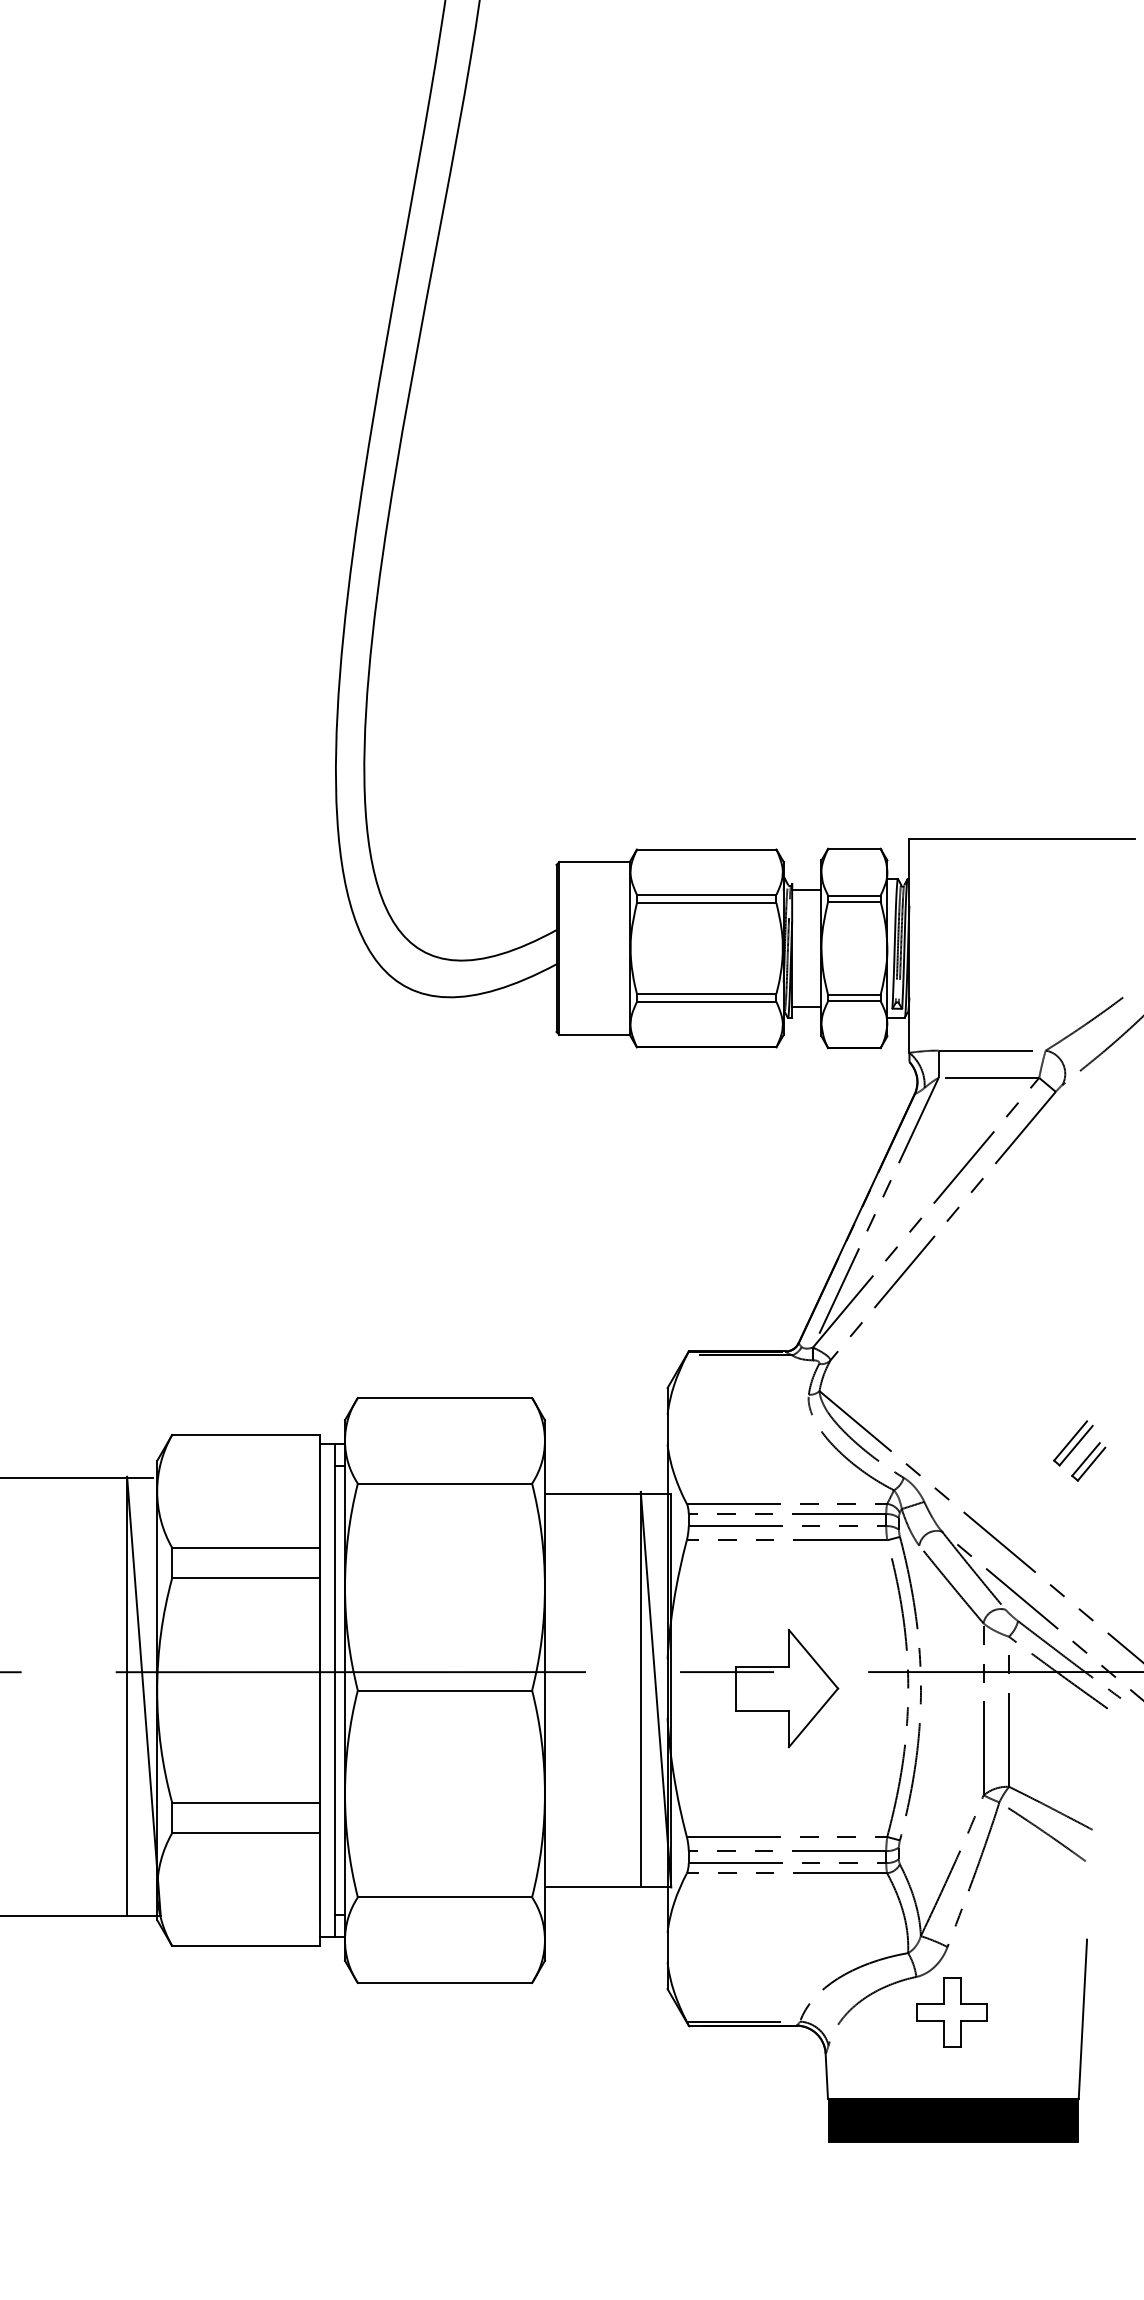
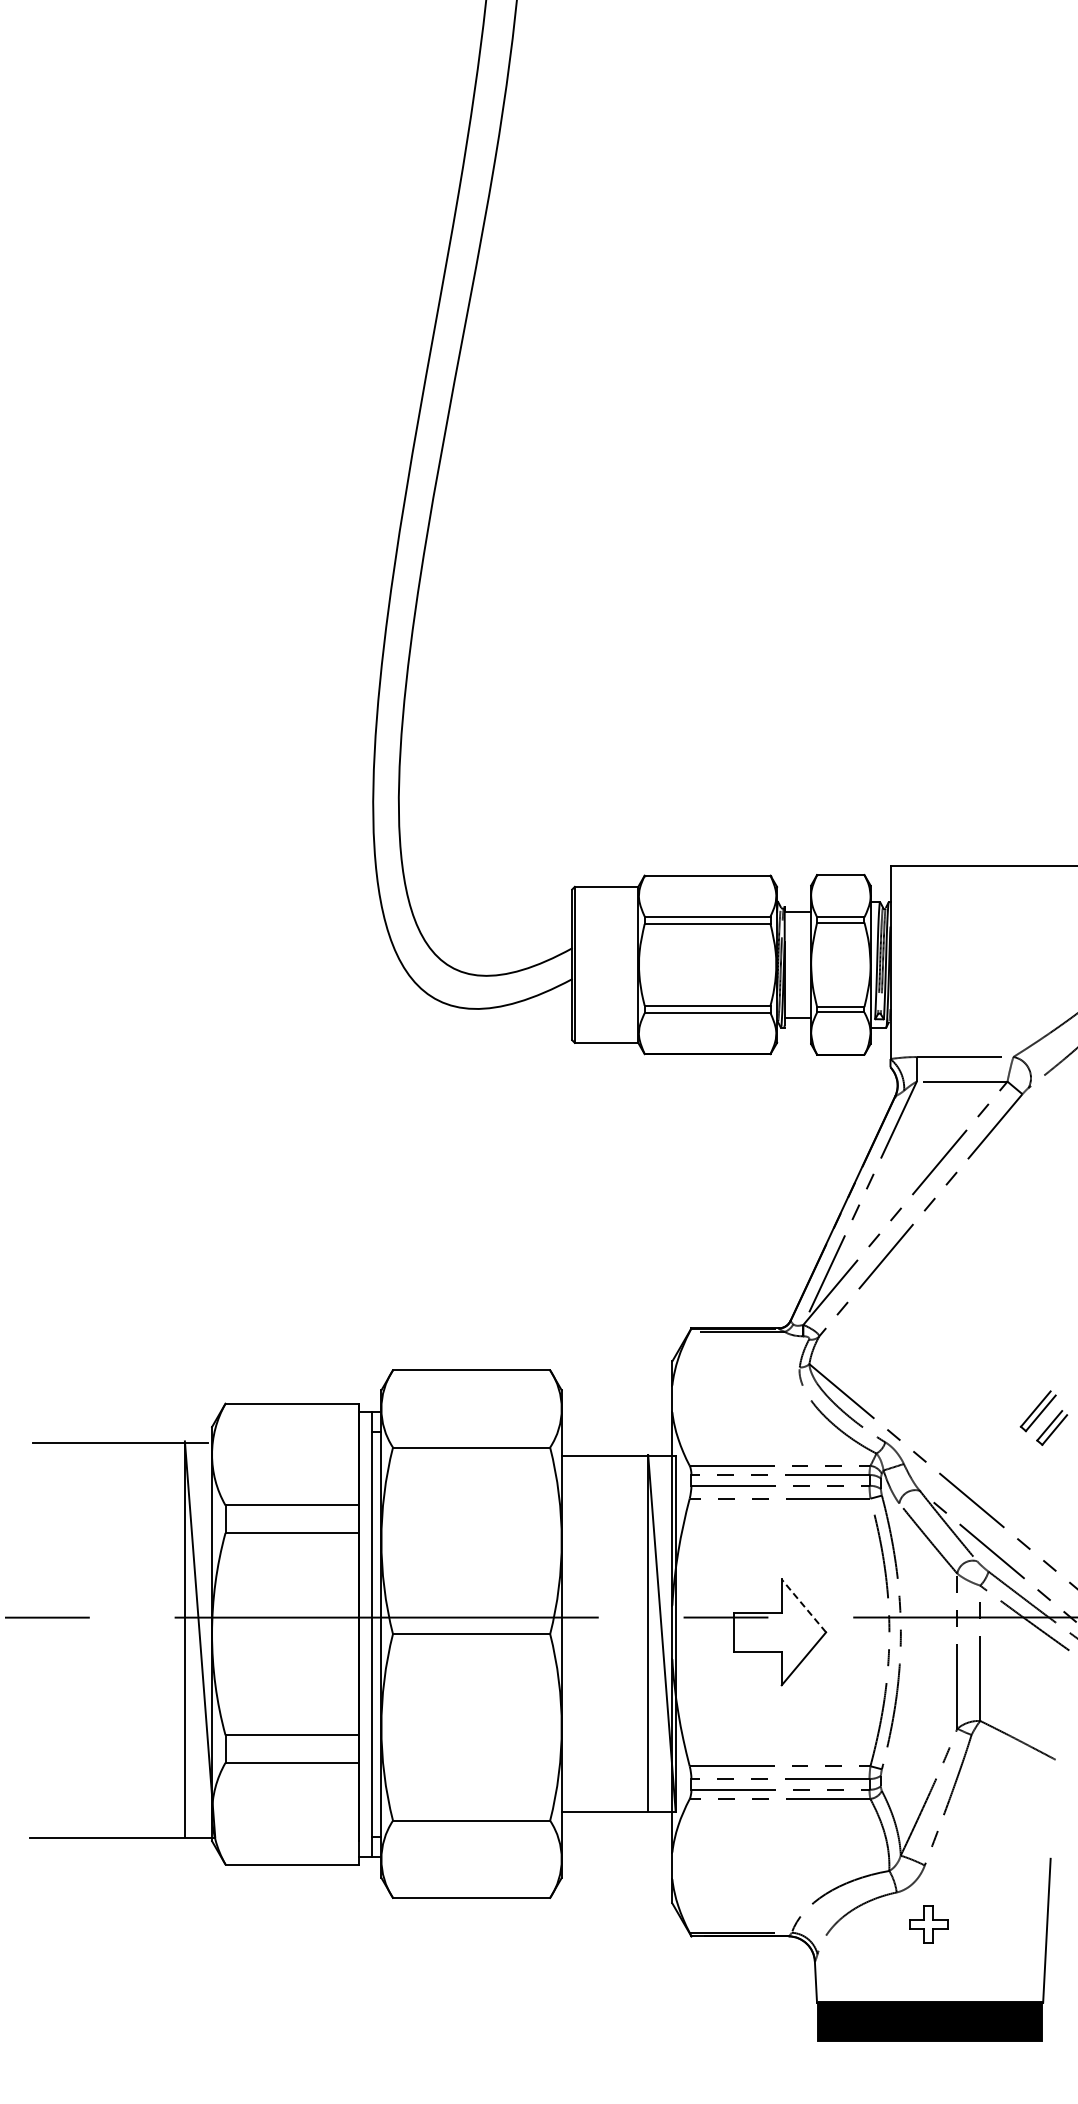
line: (813, 1658) -> (803, 1605), solid -> dashed
line: (1046, 1833) -> (1014, 1763), removed
part: (951, 2012) -> (928, 1924), size x0.6

